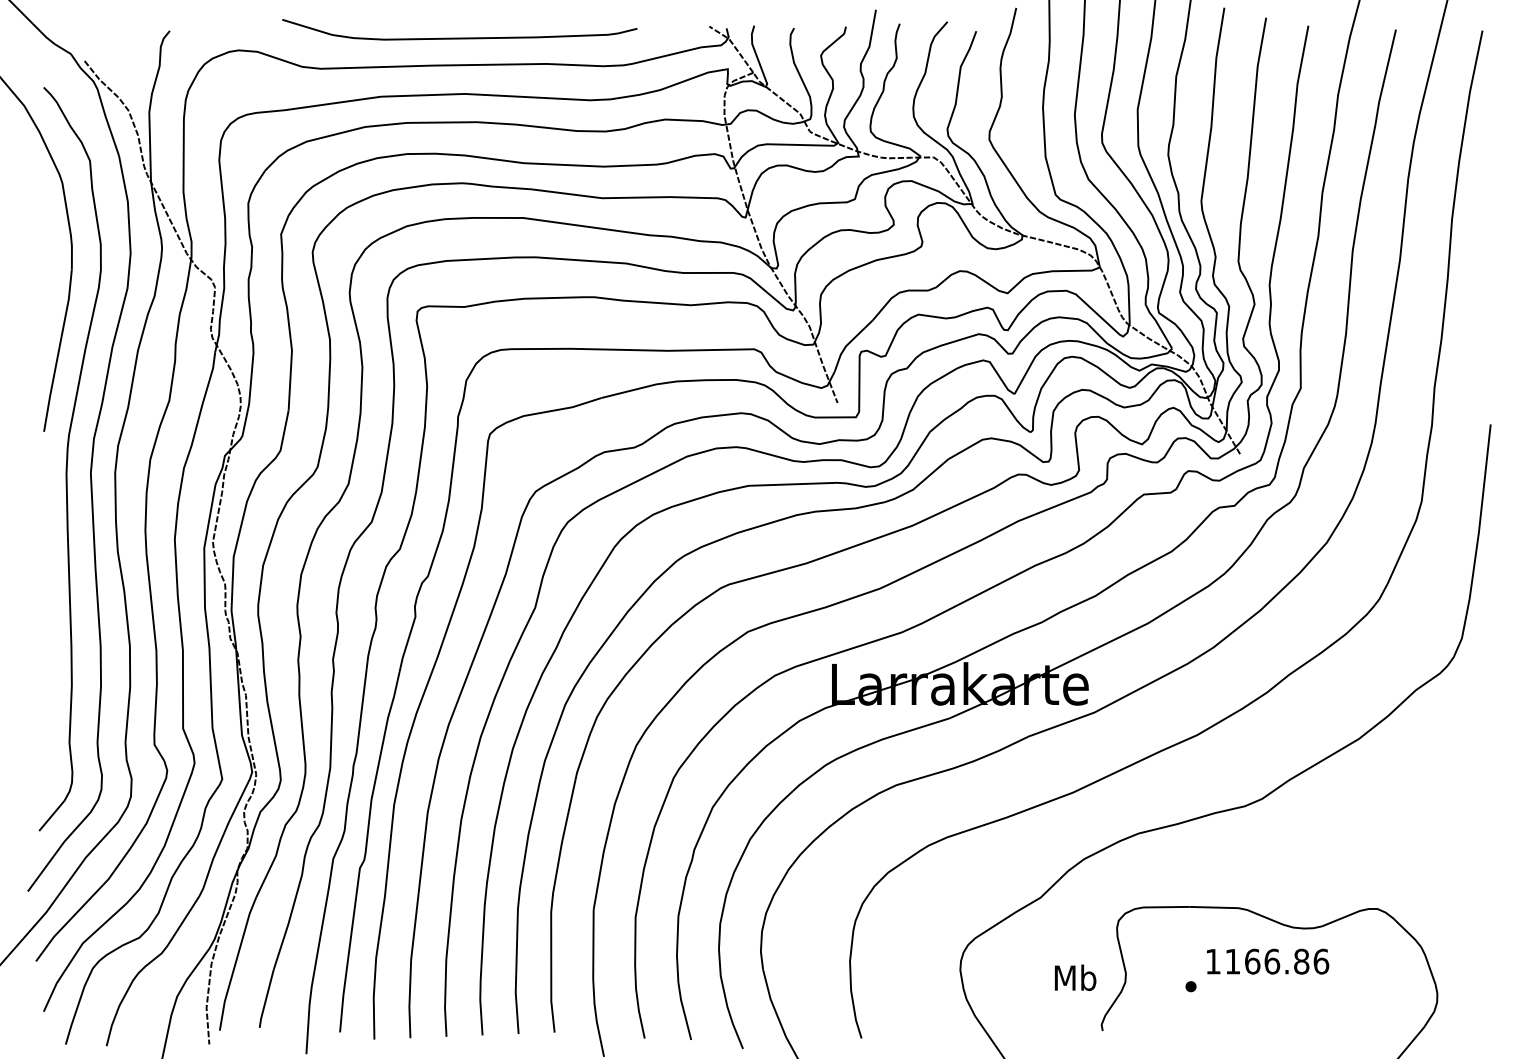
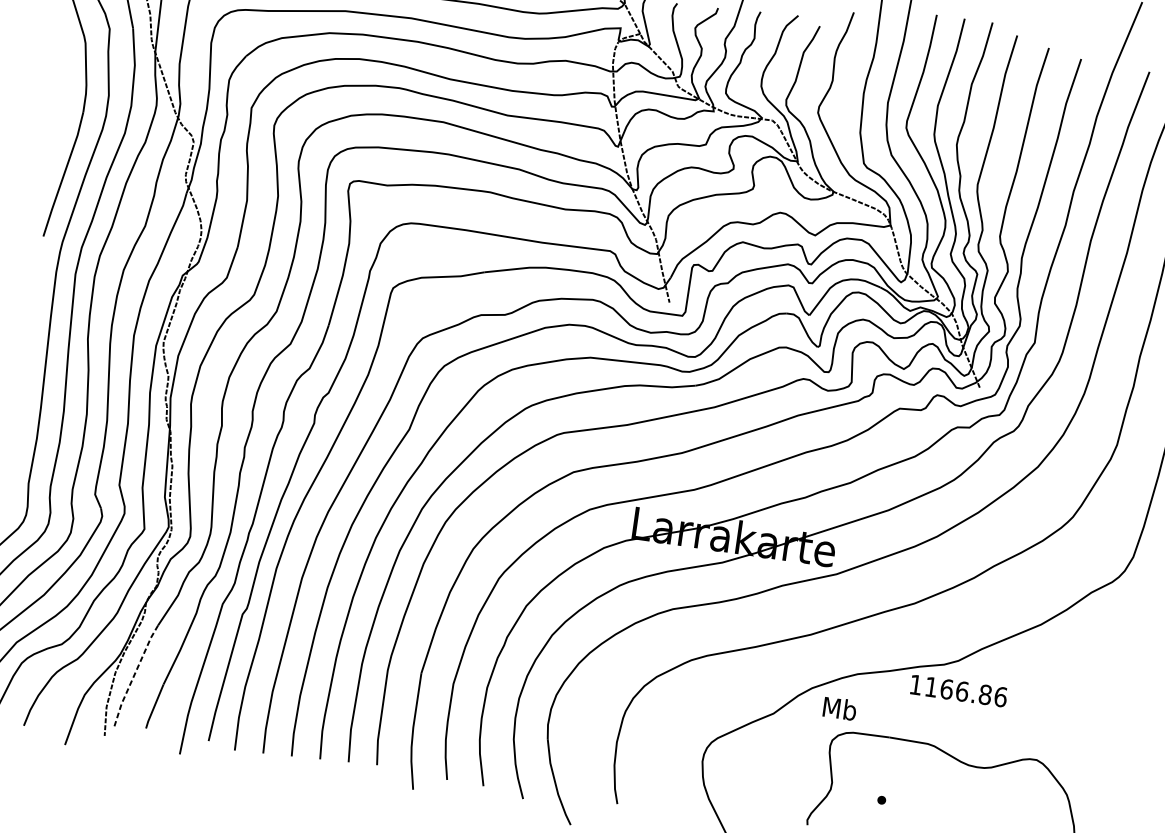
text: (1268, 961) -> (959, 691), moved
line: (235, 963) -> (134, 675), solid -> dashed
text: (1075, 977) -> (839, 708), moved

